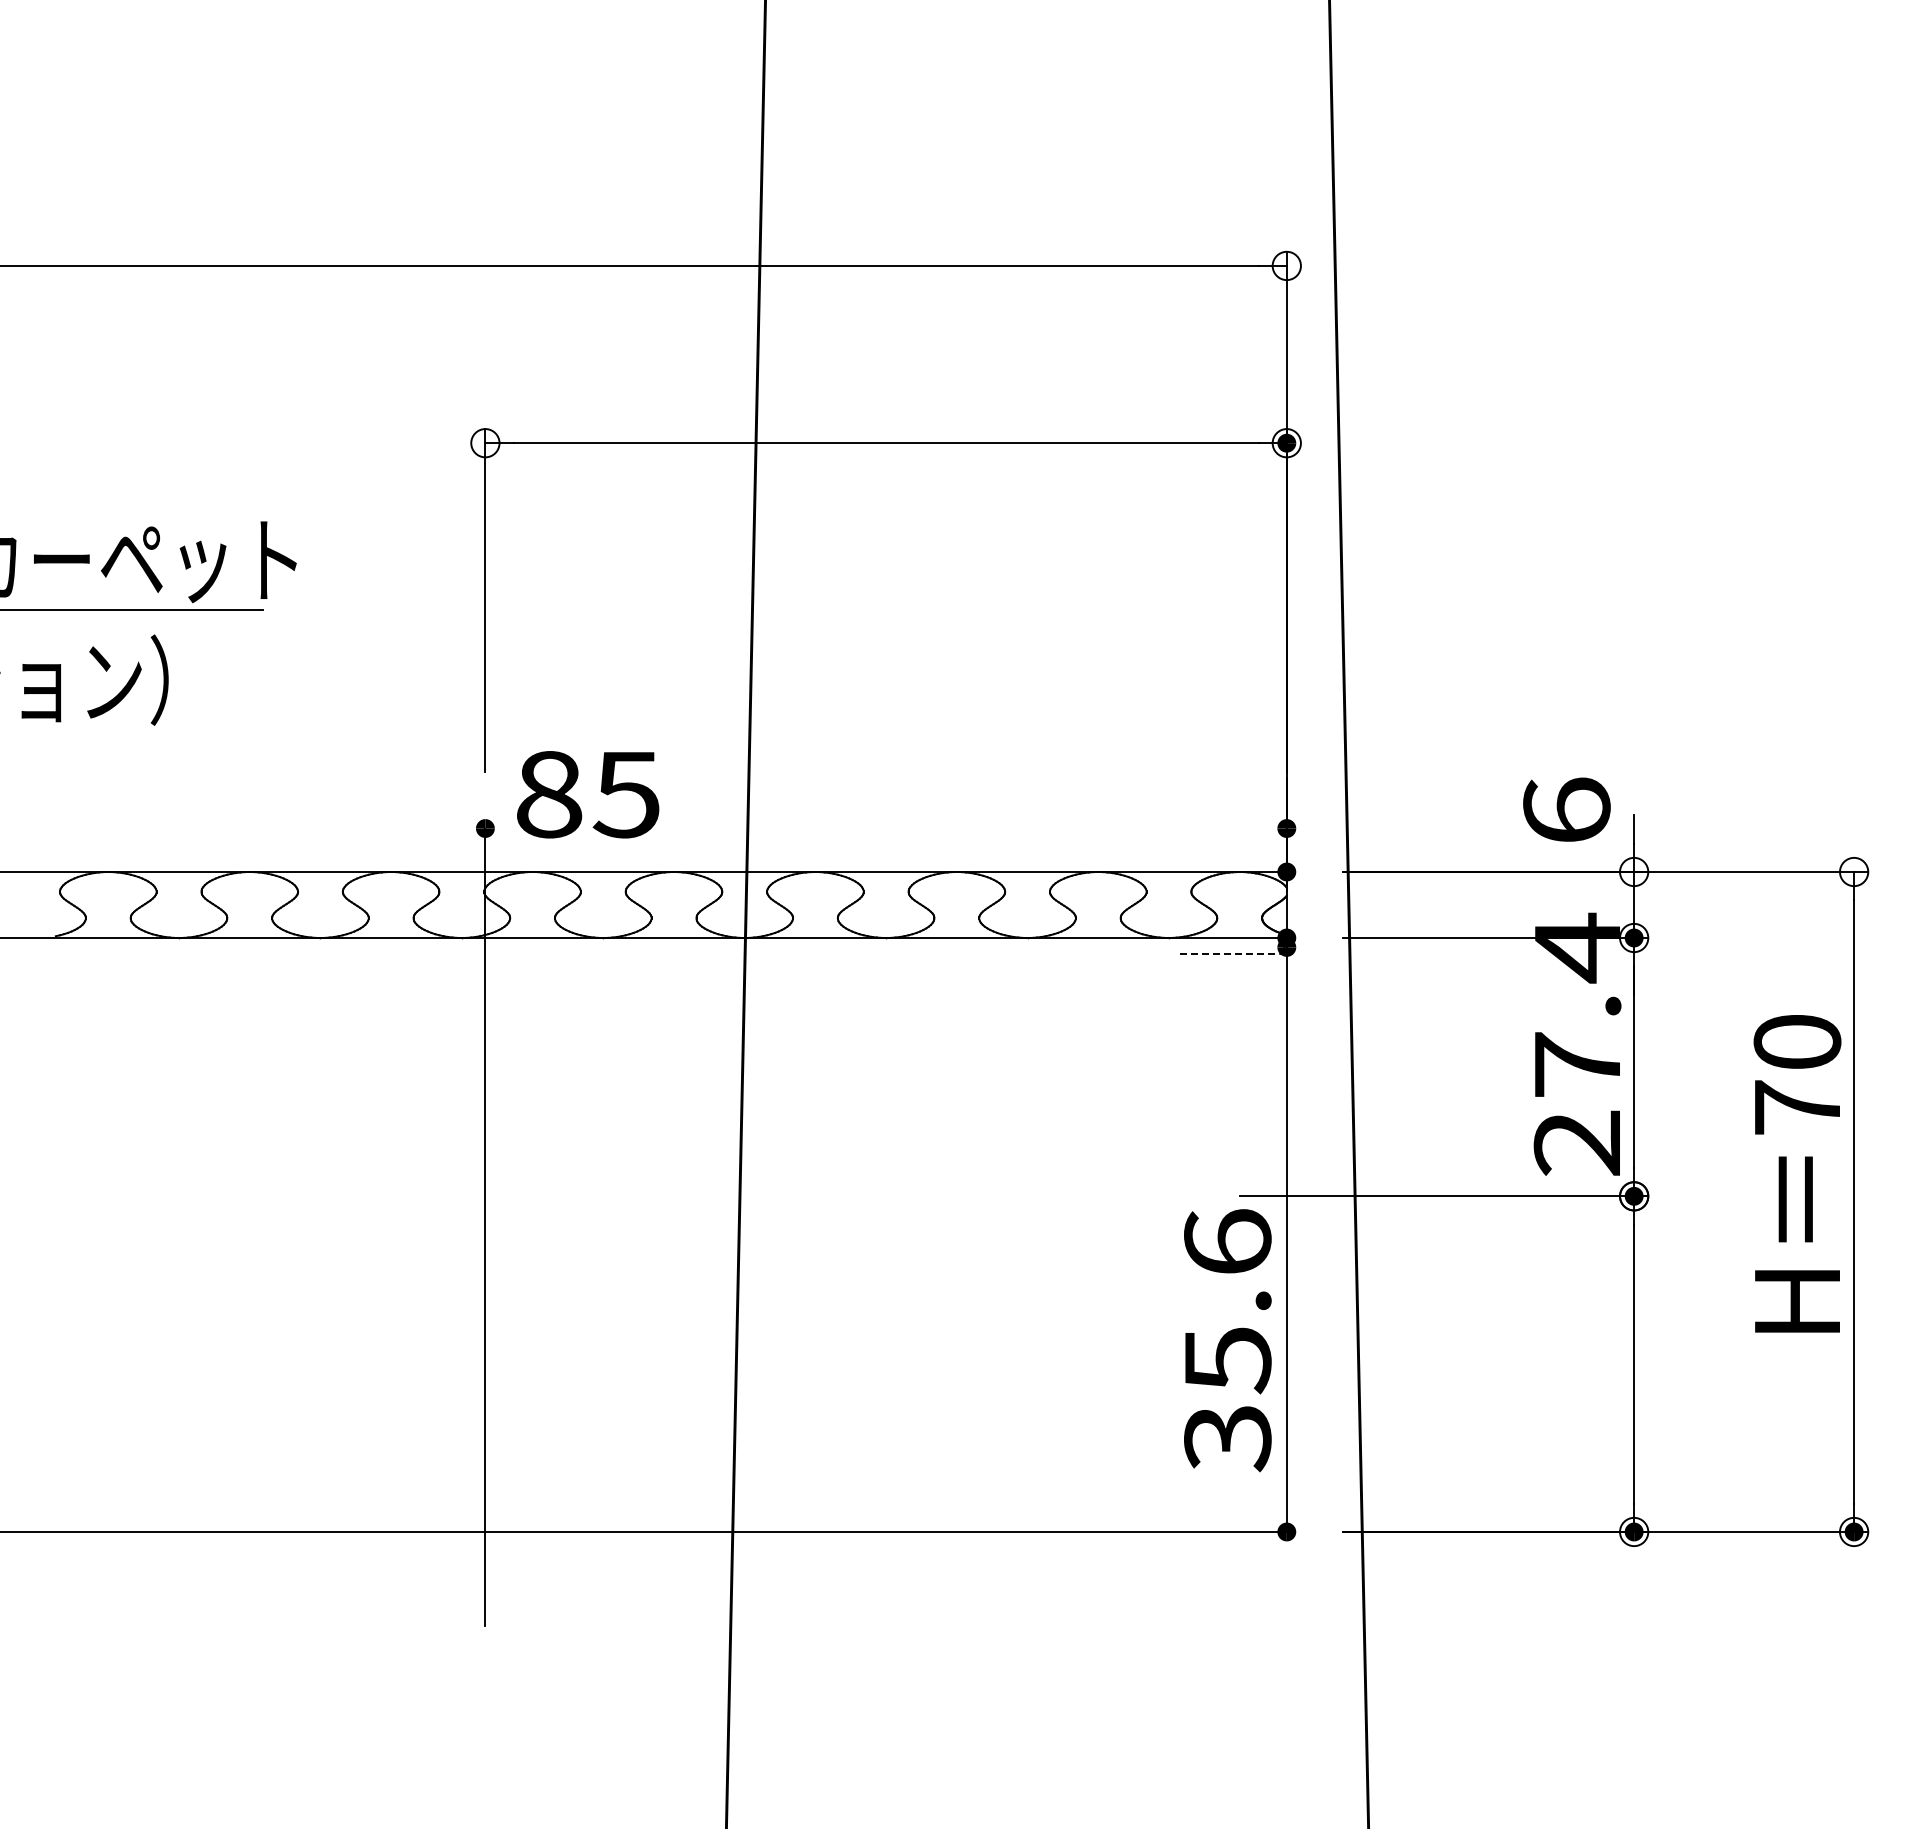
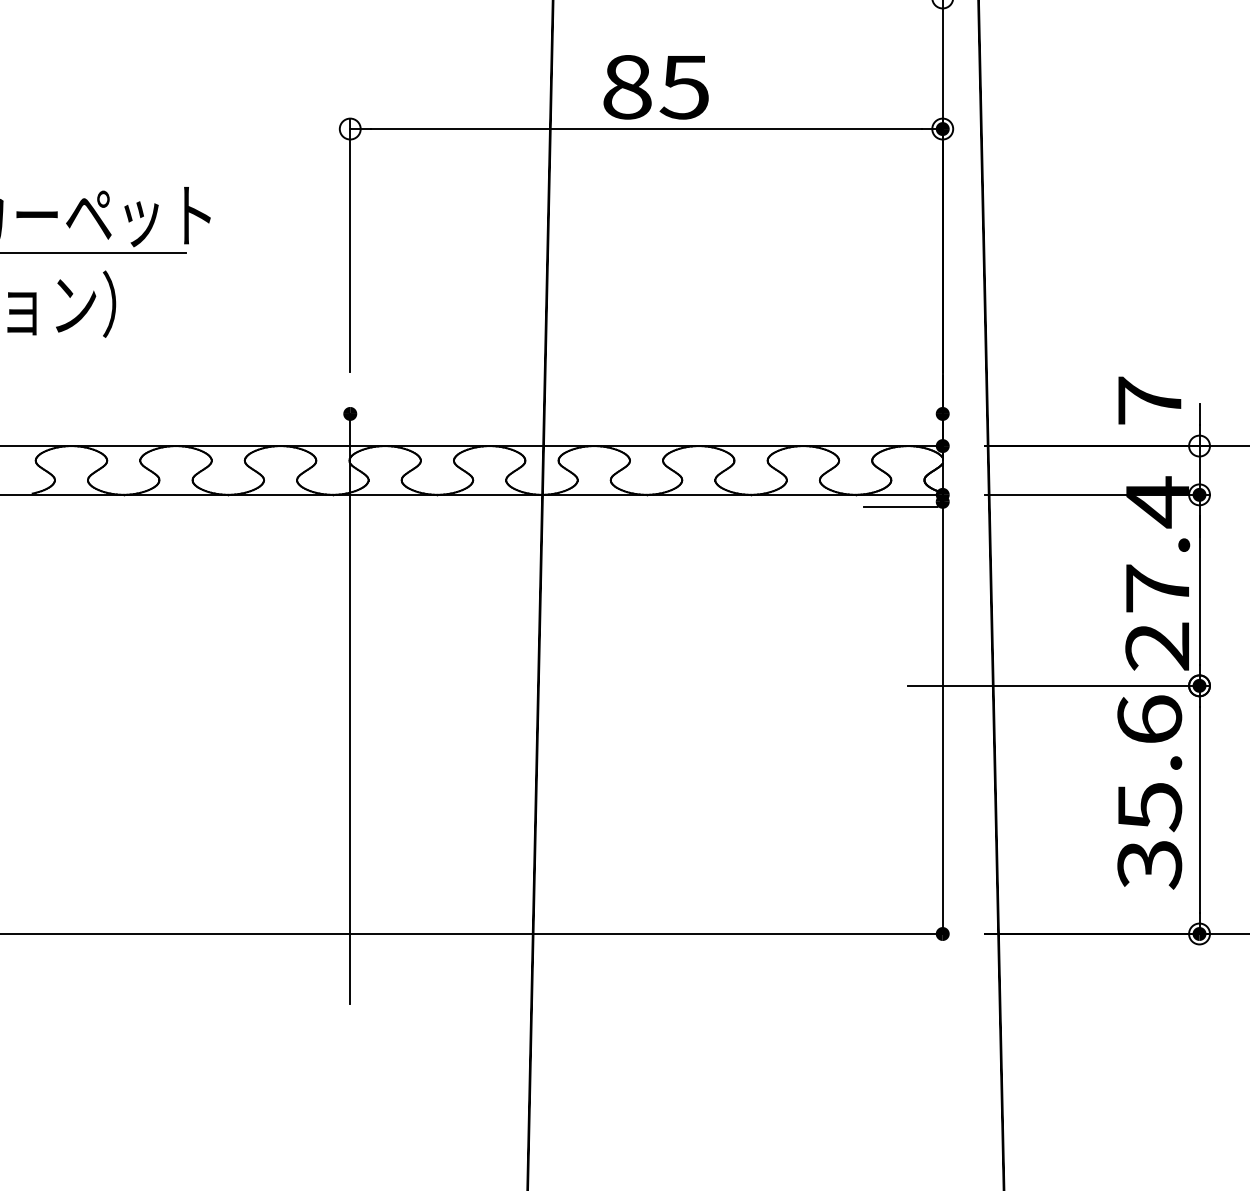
text: (588, 794) -> (656, 87), moved
text: (1566, 809) -> (1149, 399), 6 -> 7
line: (1230, 954) -> (901, 507), dashed -> solid
text: (1227, 1340) -> (1149, 792), moved

